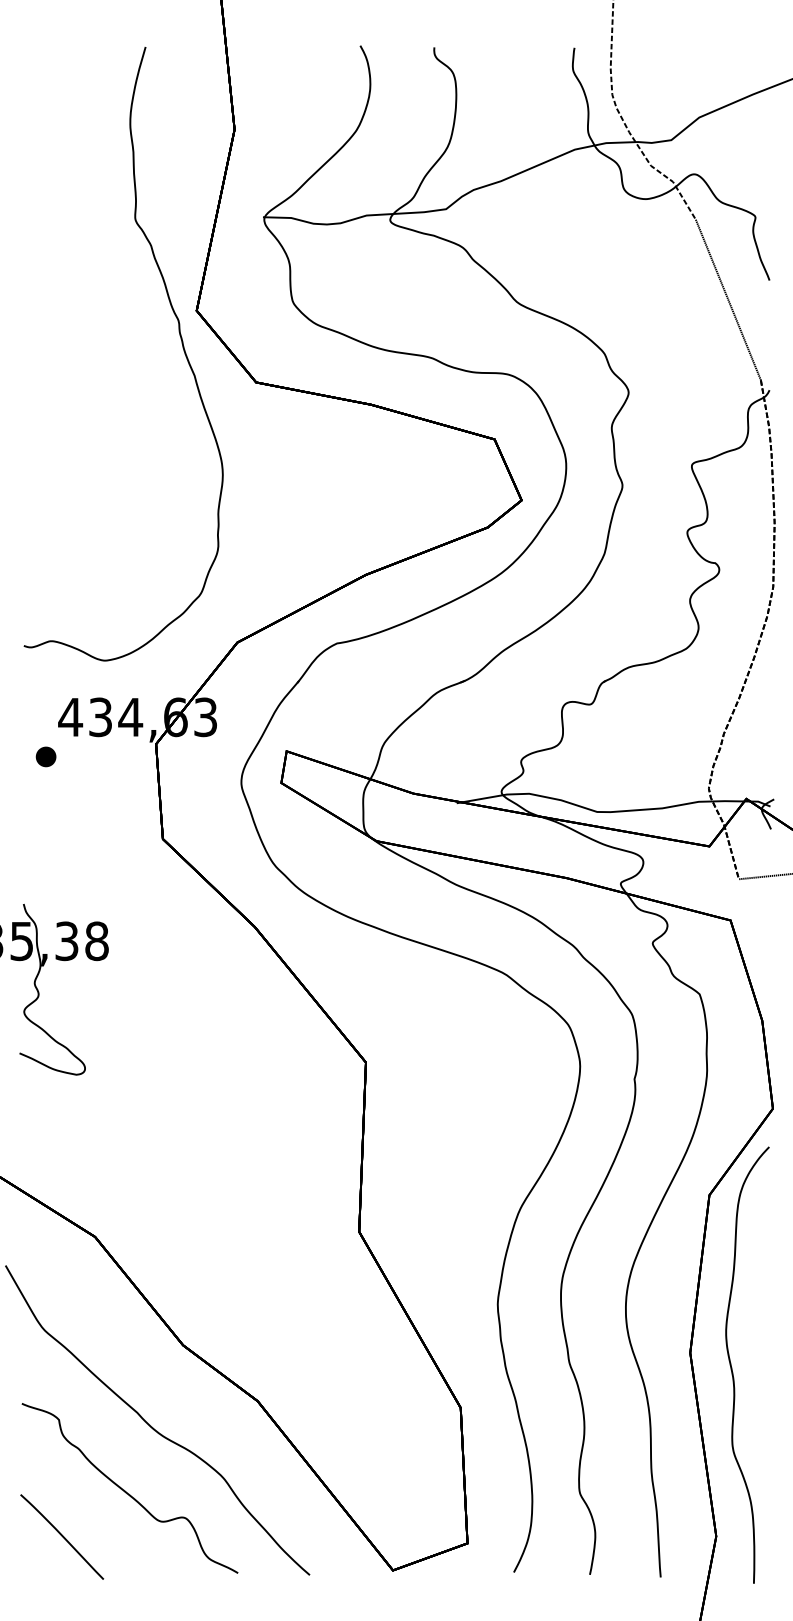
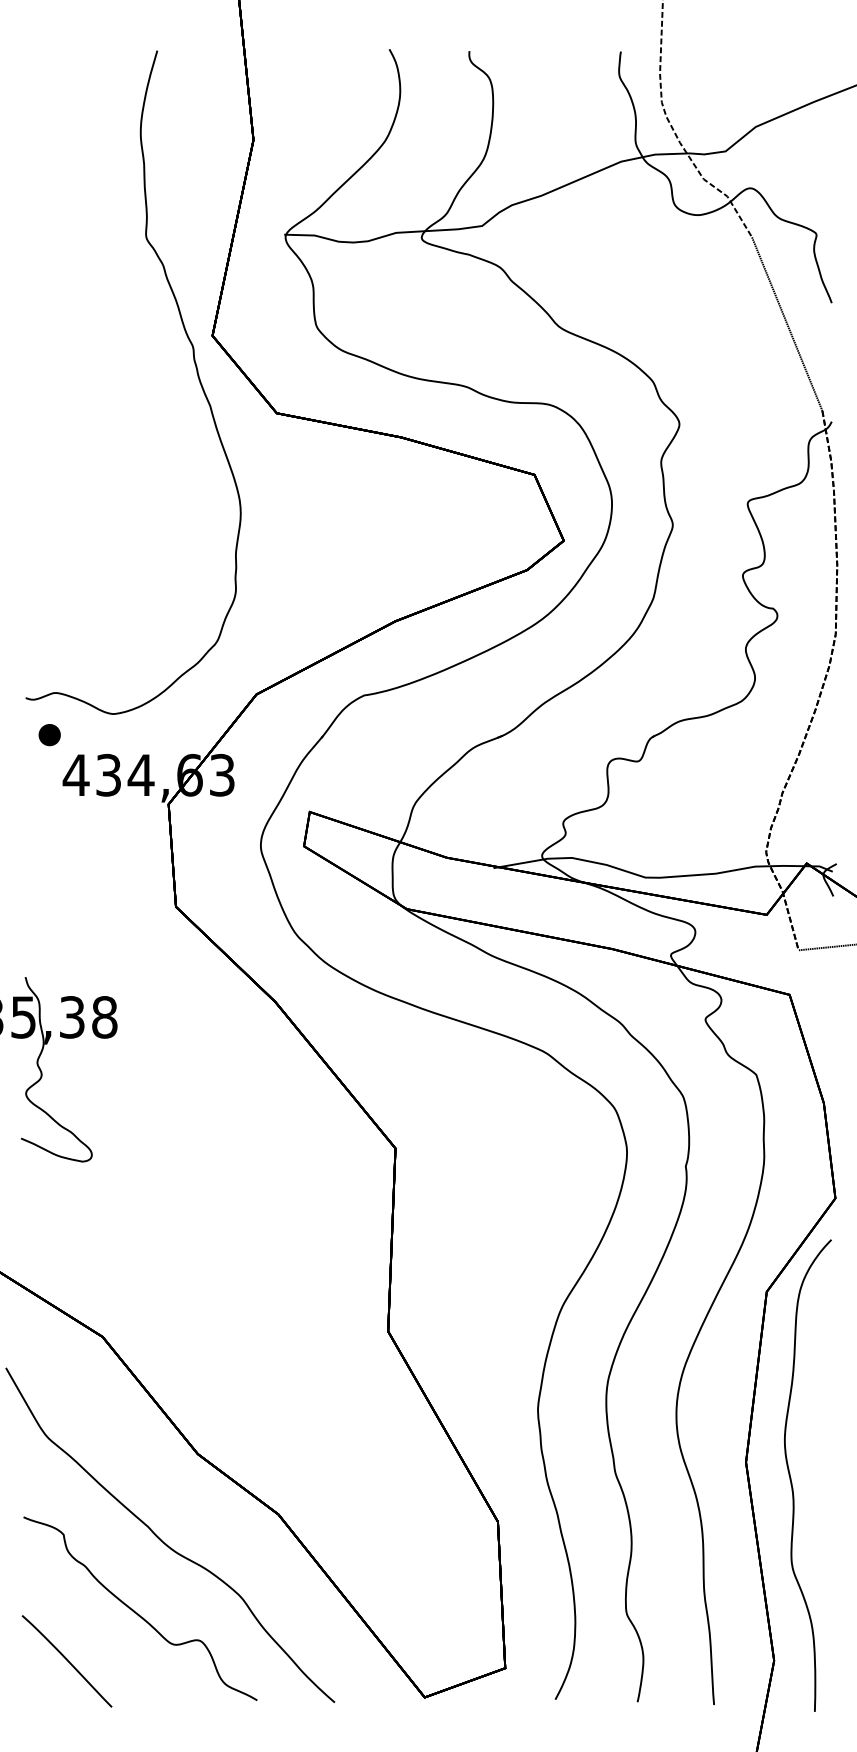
part: (45, 757) -> (49, 735), moved

